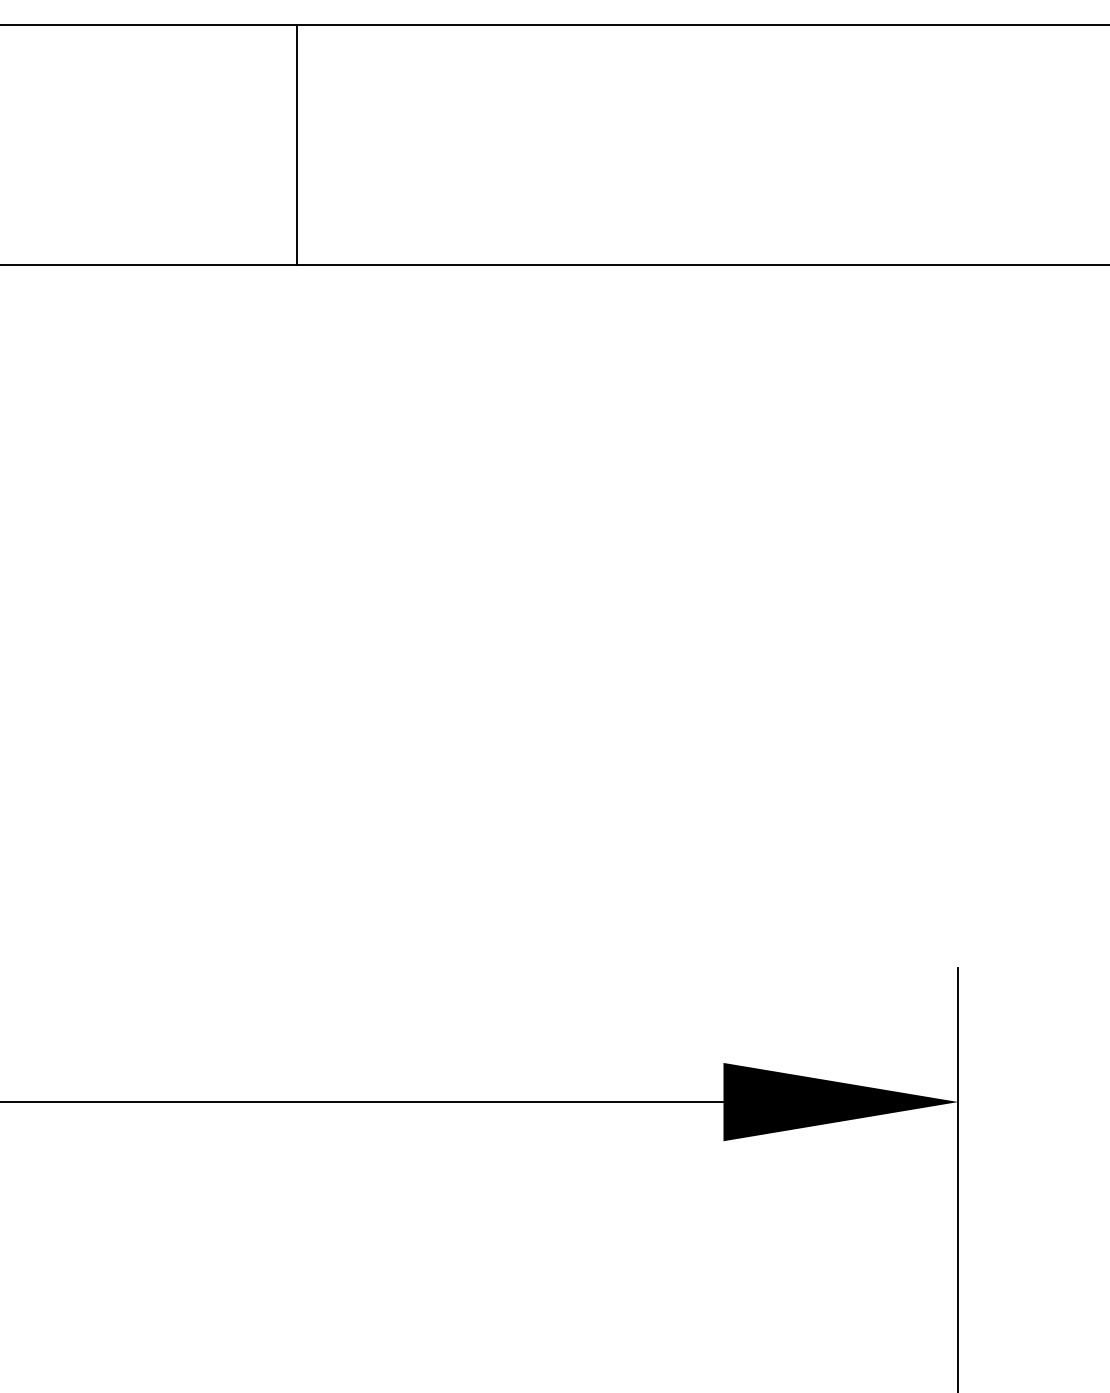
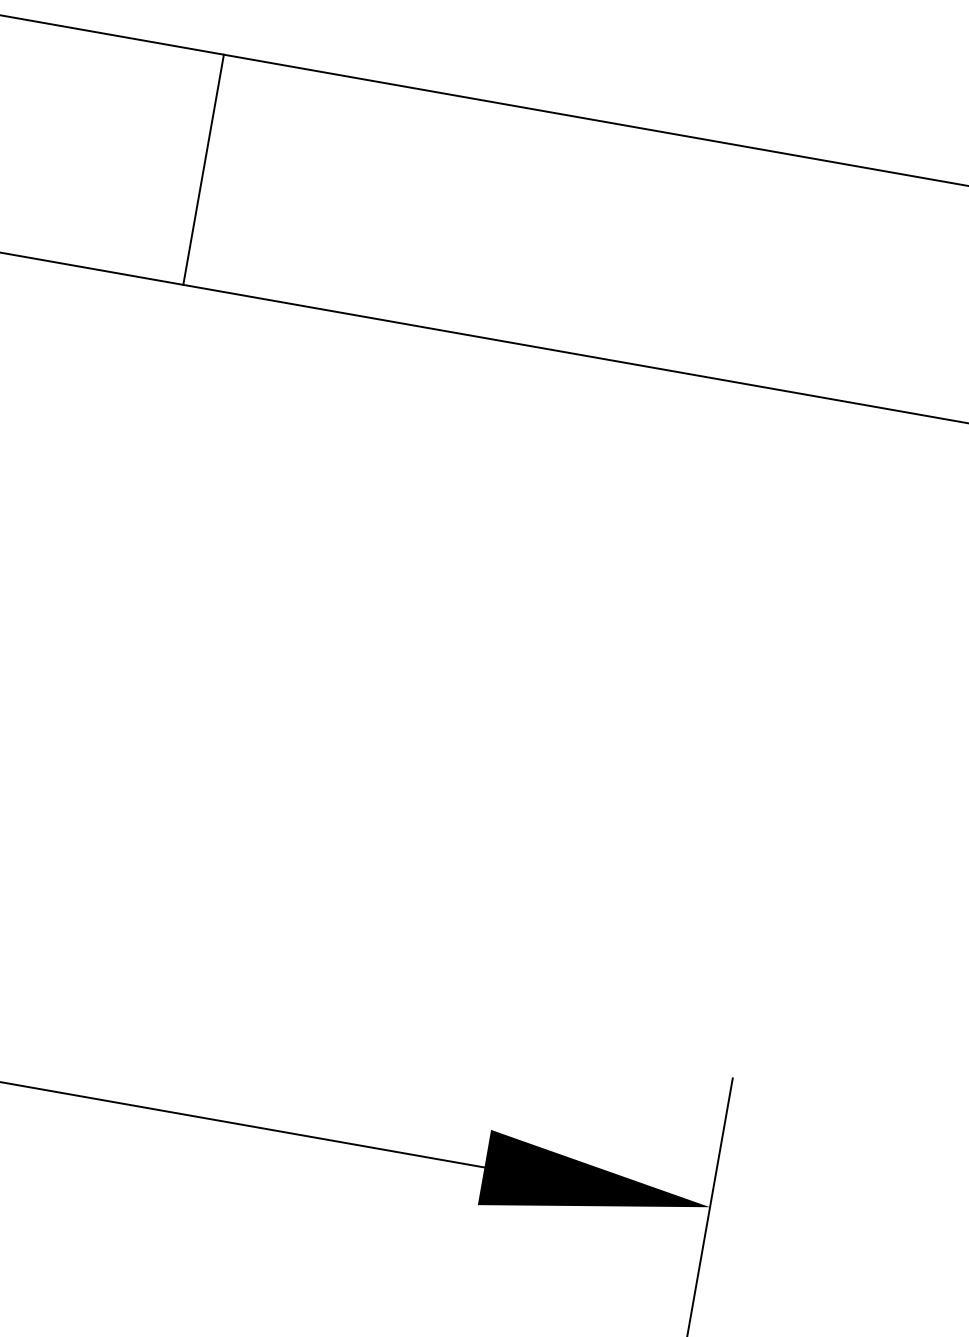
line: (297, 144) -> (203, 169), moved

